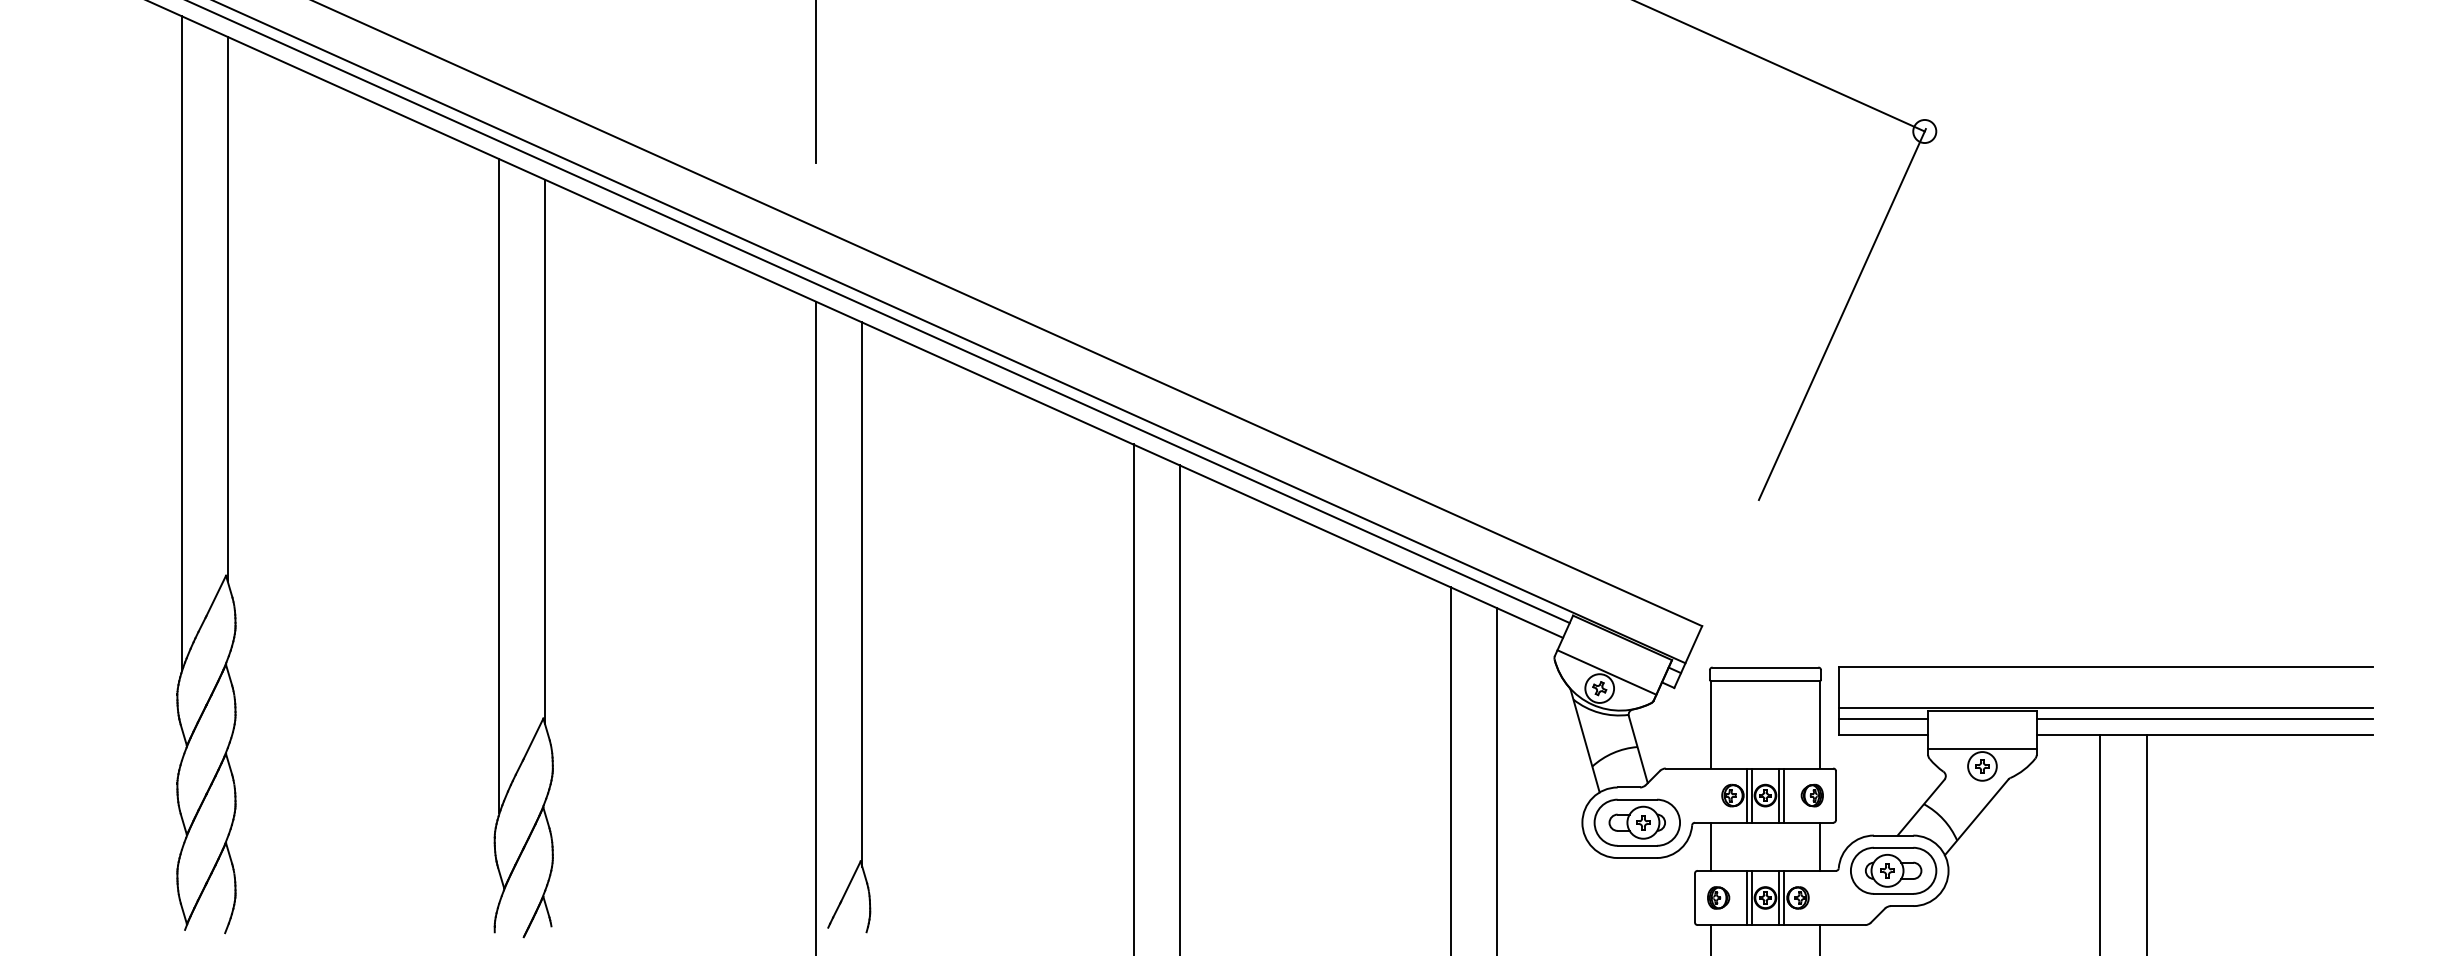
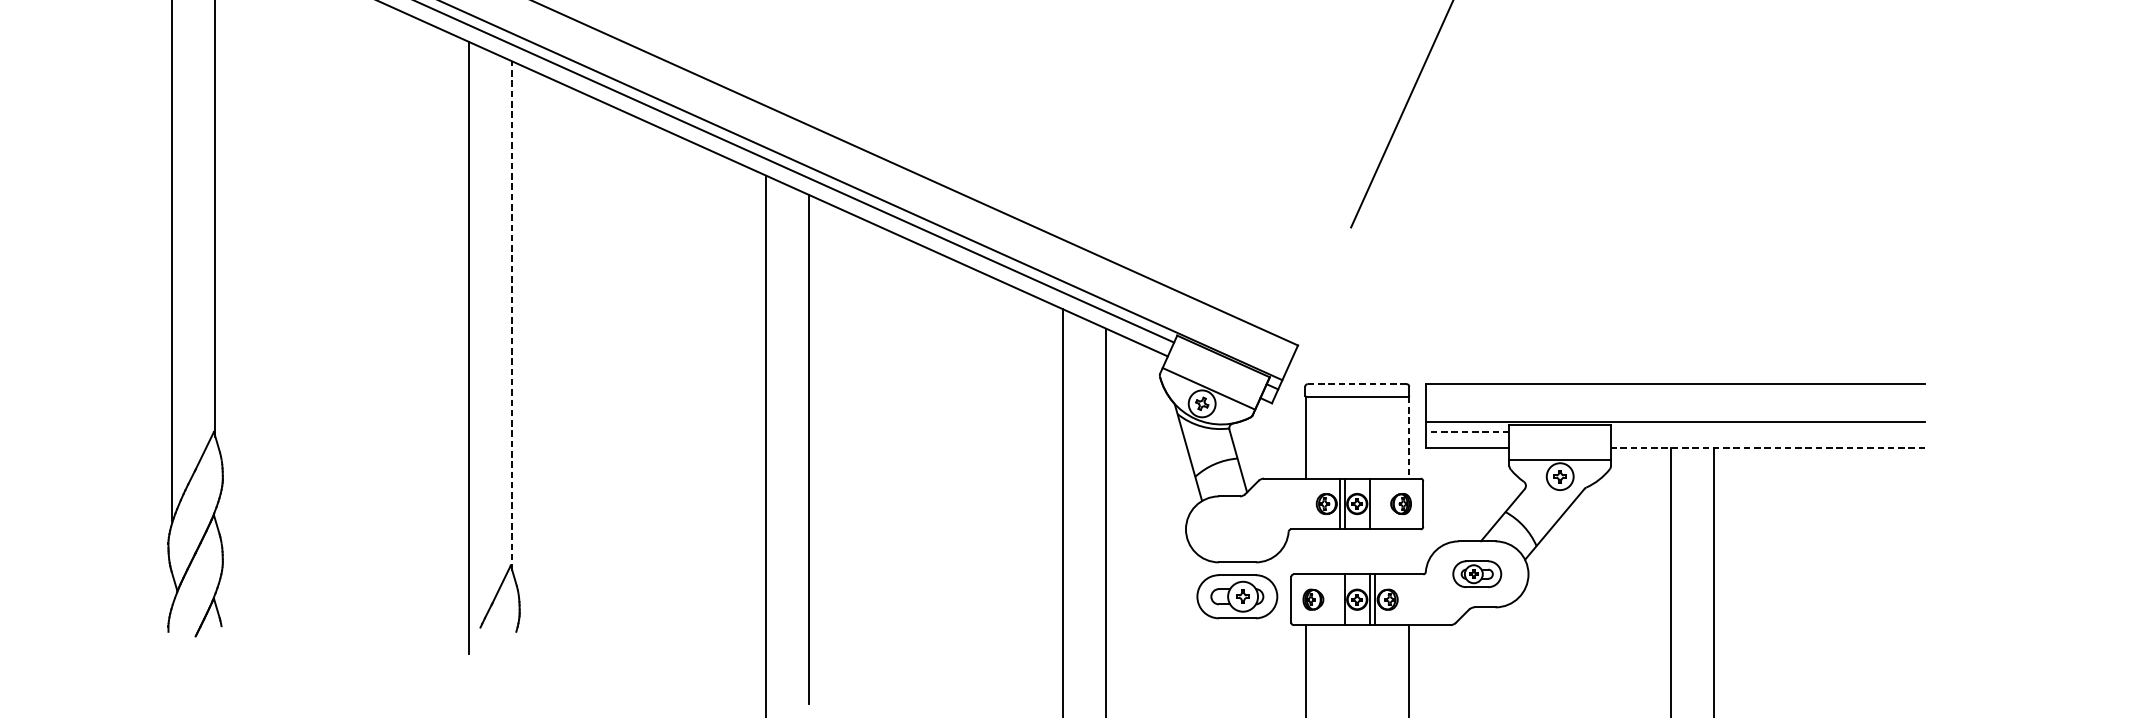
line: (862, 594) -> (512, 315), solid -> dashed
line: (1765, 667) -> (1357, 384), solid -> dashed
line: (1883, 718) -> (1467, 431), solid -> dashed
line: (2204, 718) -> (1767, 431), removed
line: (1820, 724) -> (1408, 437), solid -> dashed
line: (2204, 735) -> (1767, 447), solid -> dashed
line: (1784, 795) -> (1375, 503), removed
part: (1636, 822) -> (1236, 596), moved
line: (1710, 846) -> (1305, 551), removed
line: (1820, 846) -> (1408, 551), removed
part: (1893, 870) -> (1477, 574), size x0.6
line: (1746, 897) -> (1339, 599), removed

